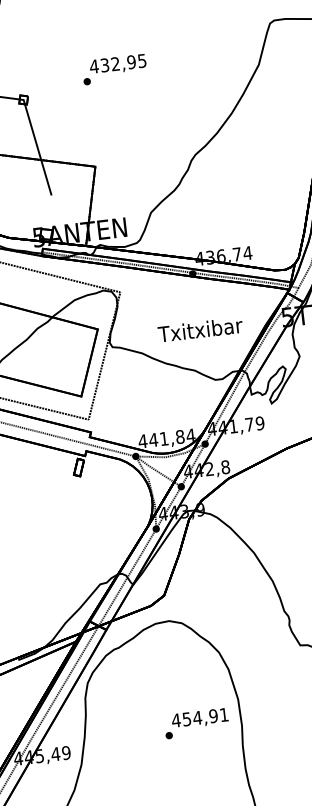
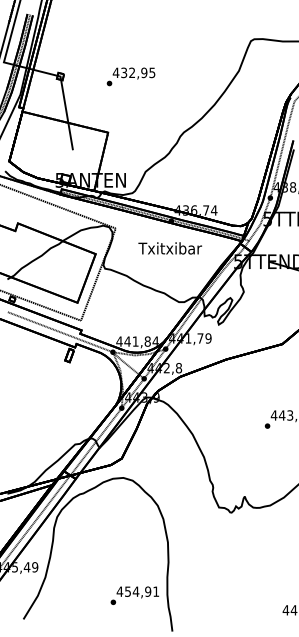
text: (113, 69) -> (130, 76), moved
text: (200, 329) -> (170, 248), moved
text: (196, 723) -> (134, 595), moved

